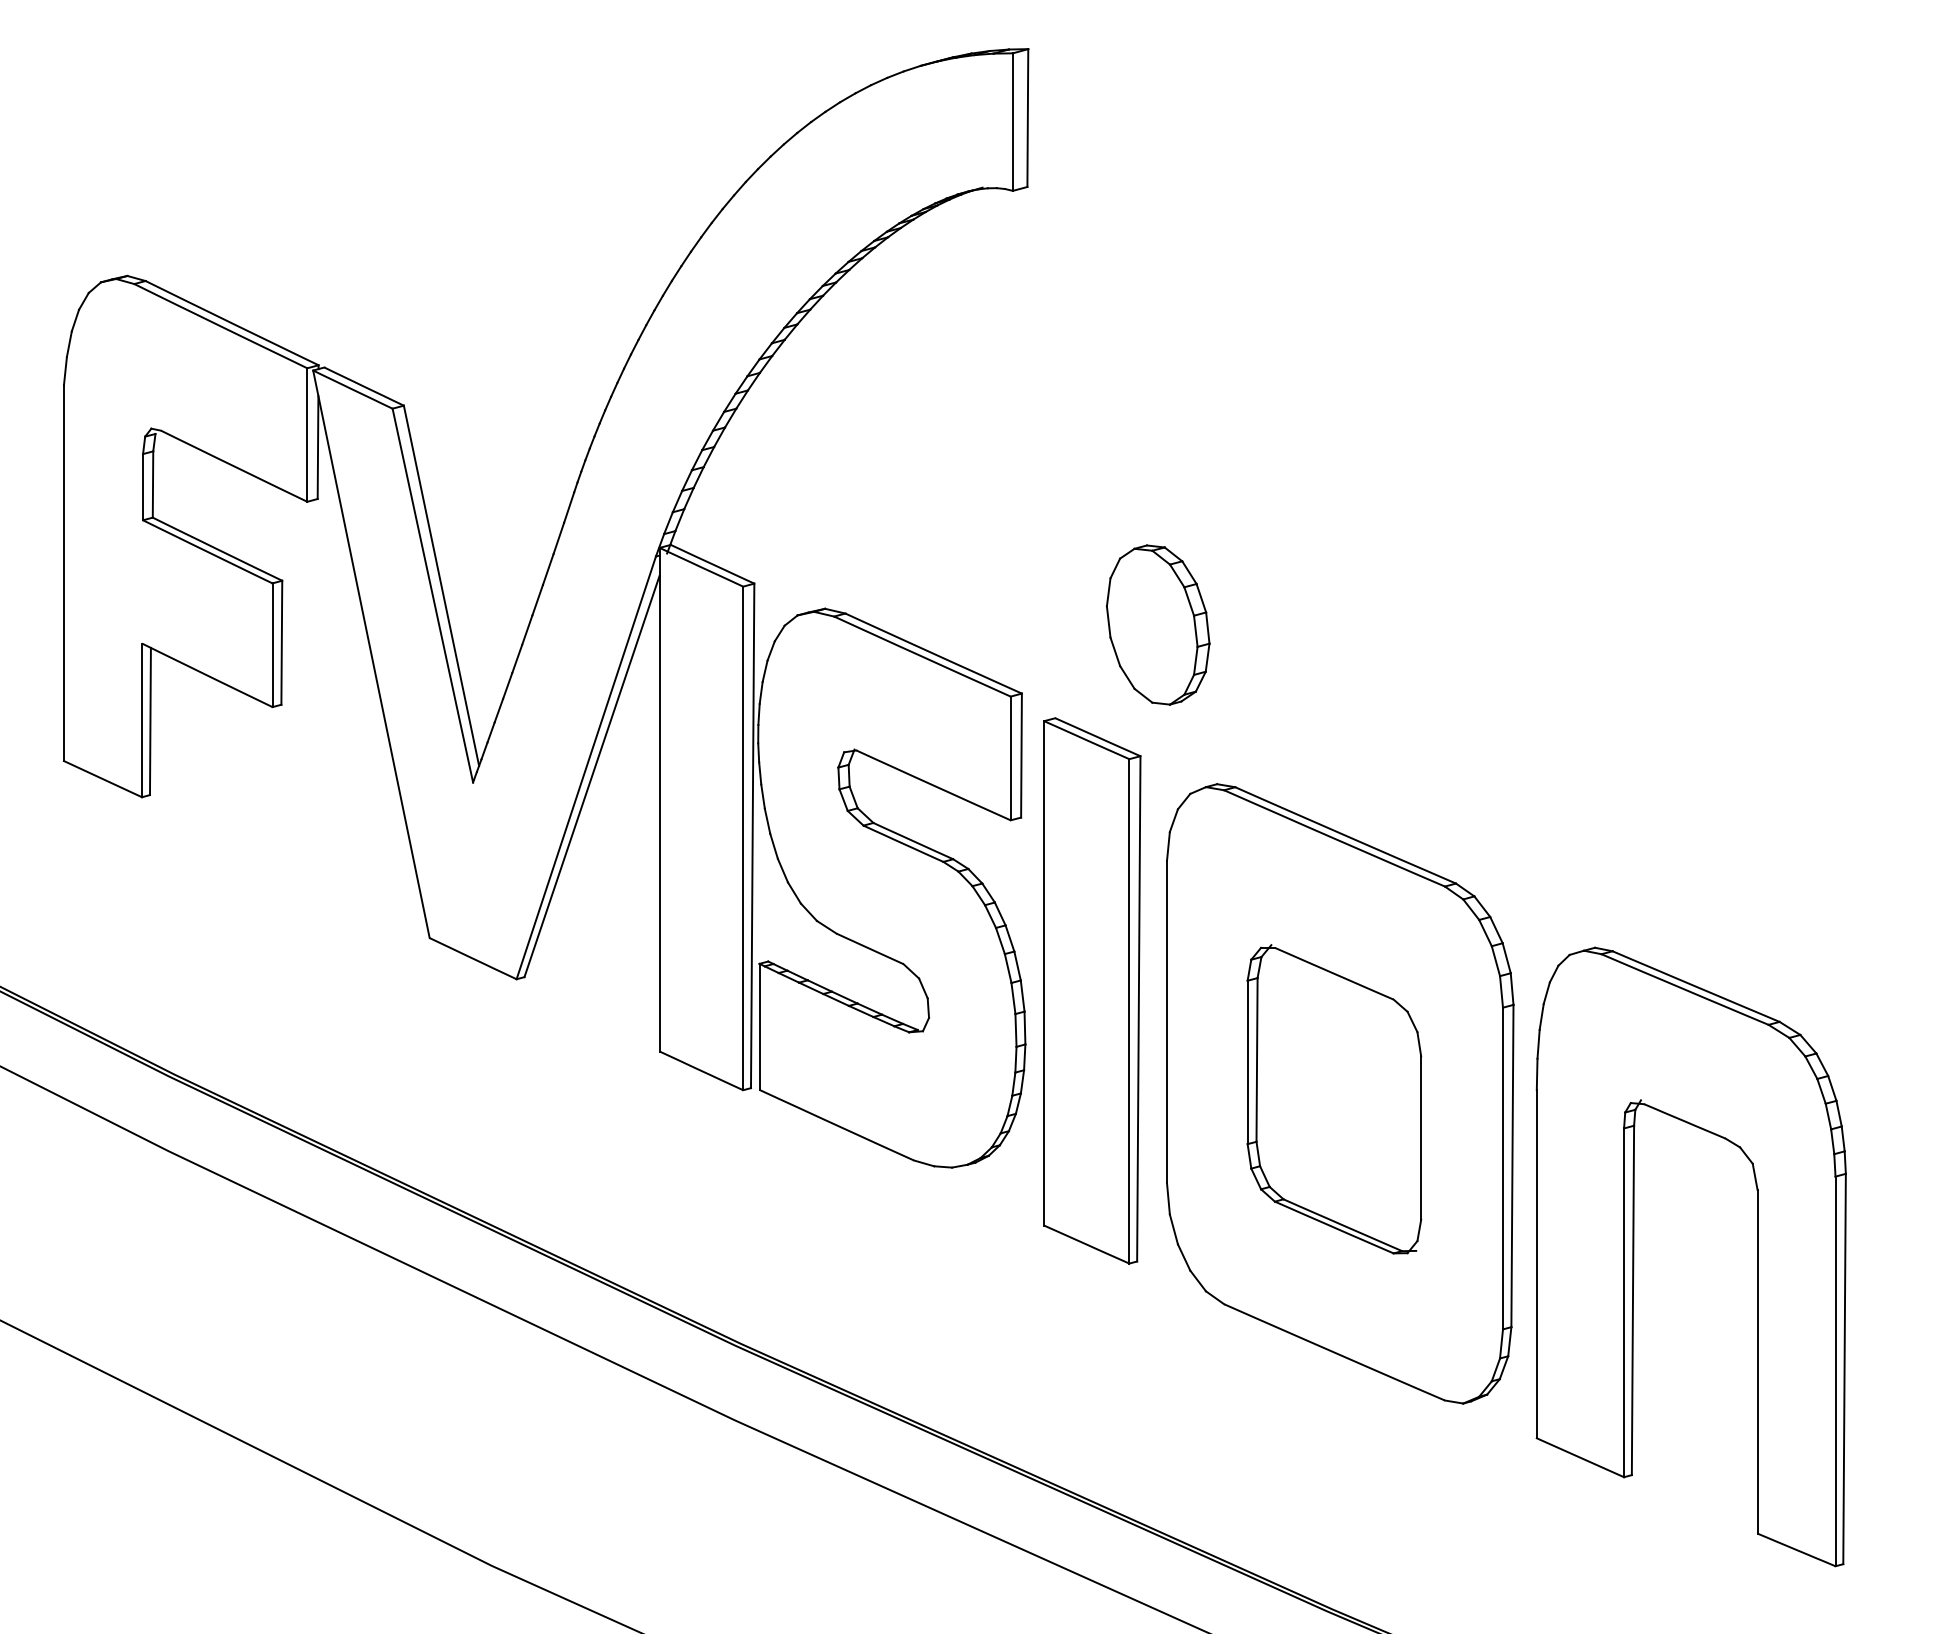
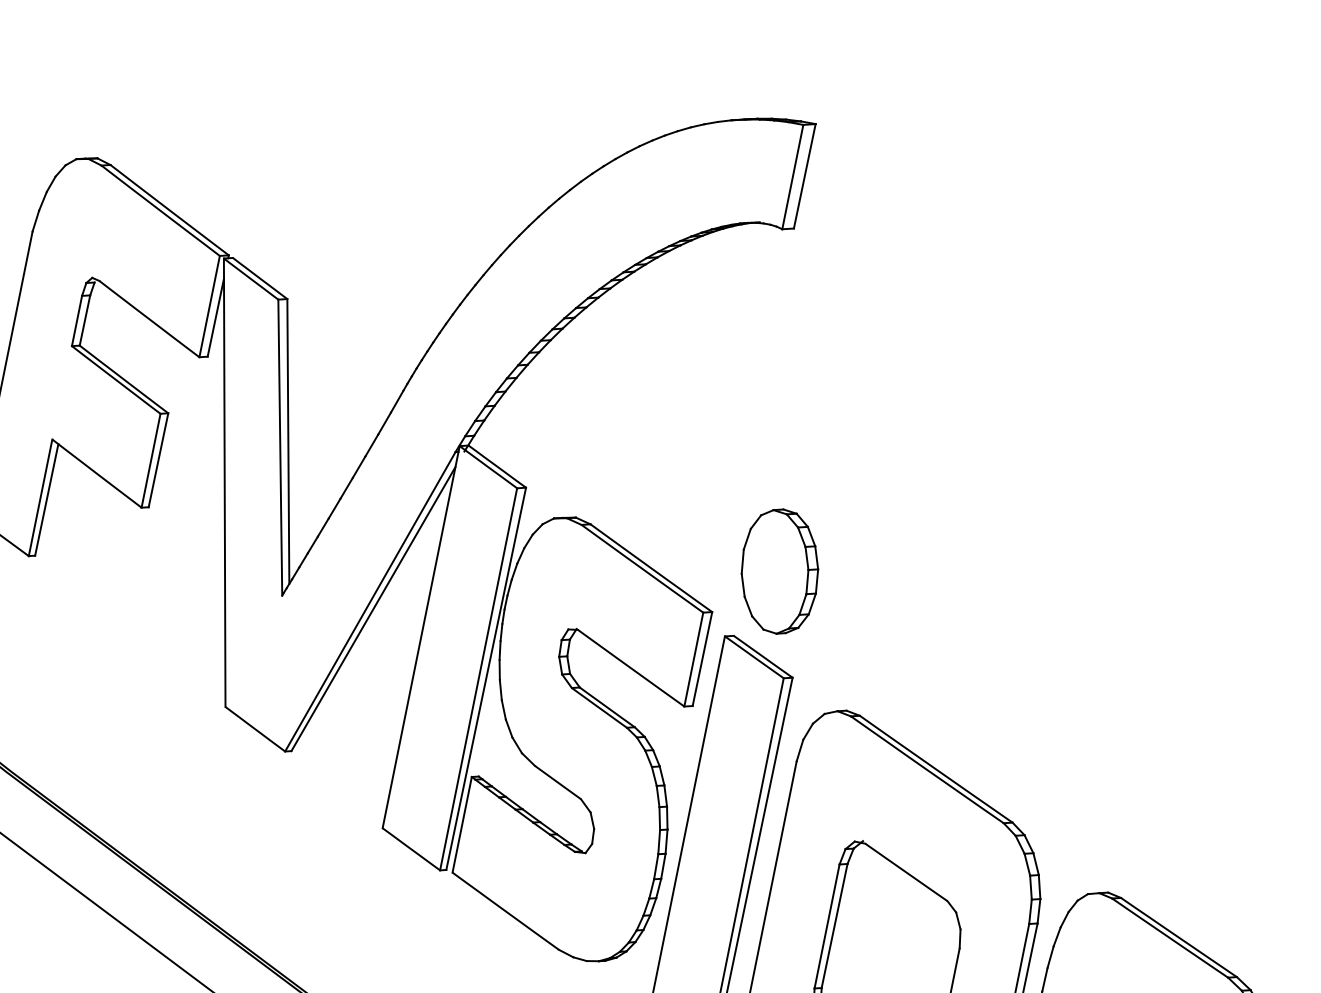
part: (1158, 624) -> (780, 571), moved

